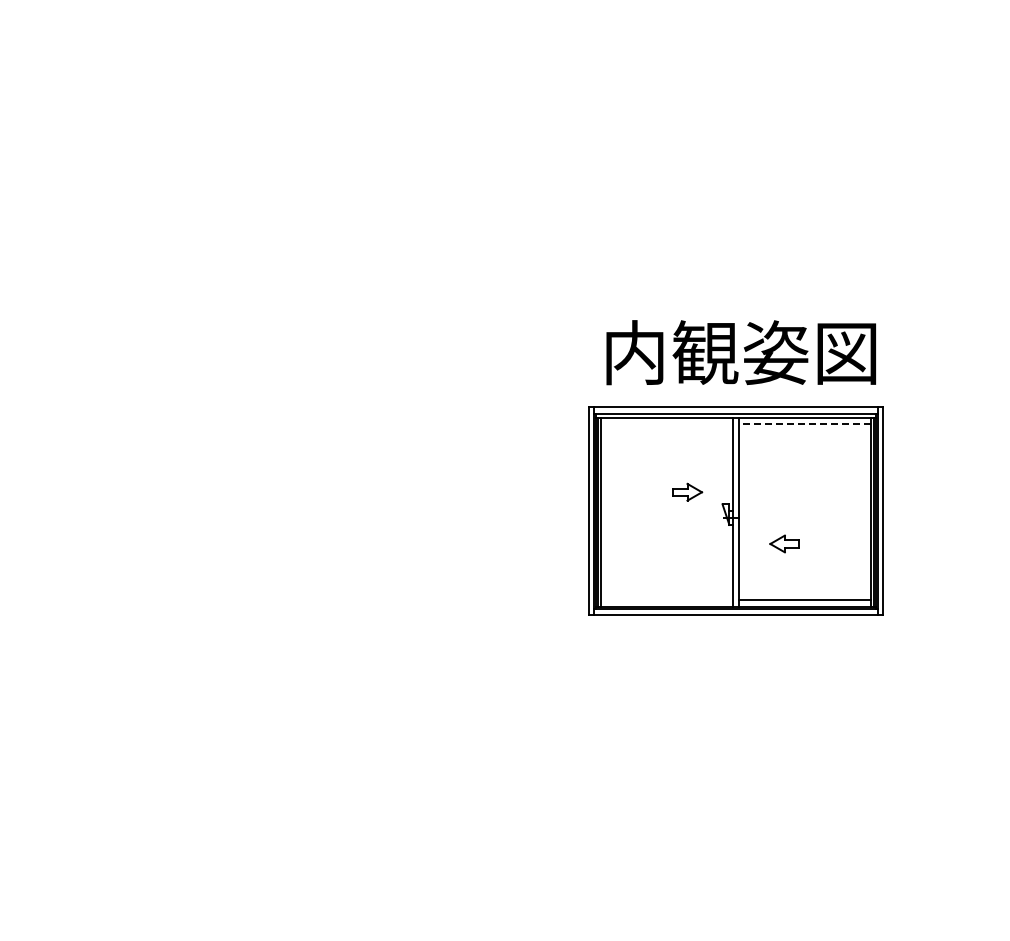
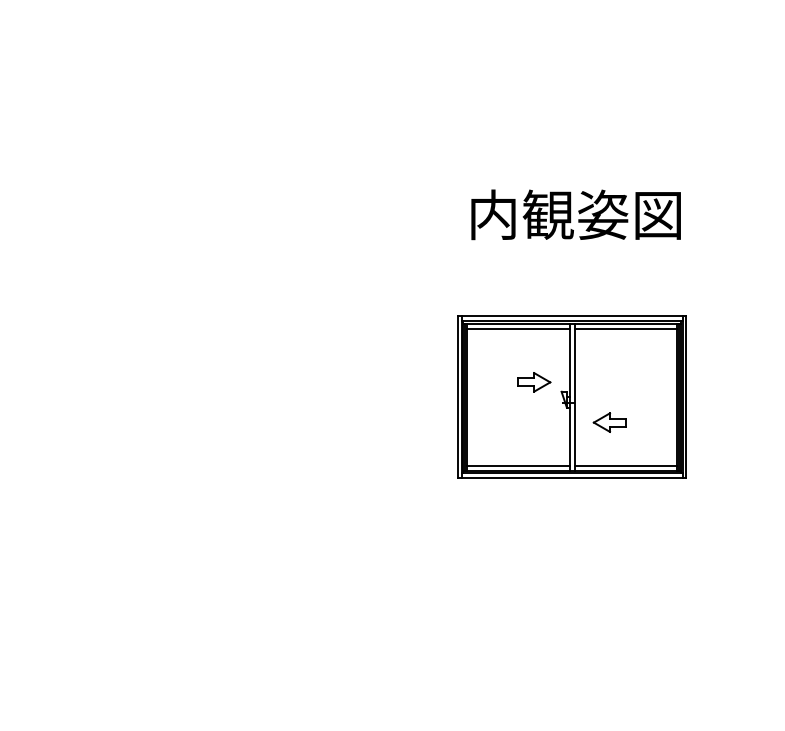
text: (740, 352) -> (575, 214), moved
line: (666, 424) -> (518, 329), added
line: (805, 424) -> (626, 329), dashed -> solid
part: (687, 492) -> (534, 382), size x1.43
part: (784, 543) -> (609, 422), size x1.43
line: (666, 600) -> (518, 466), added

